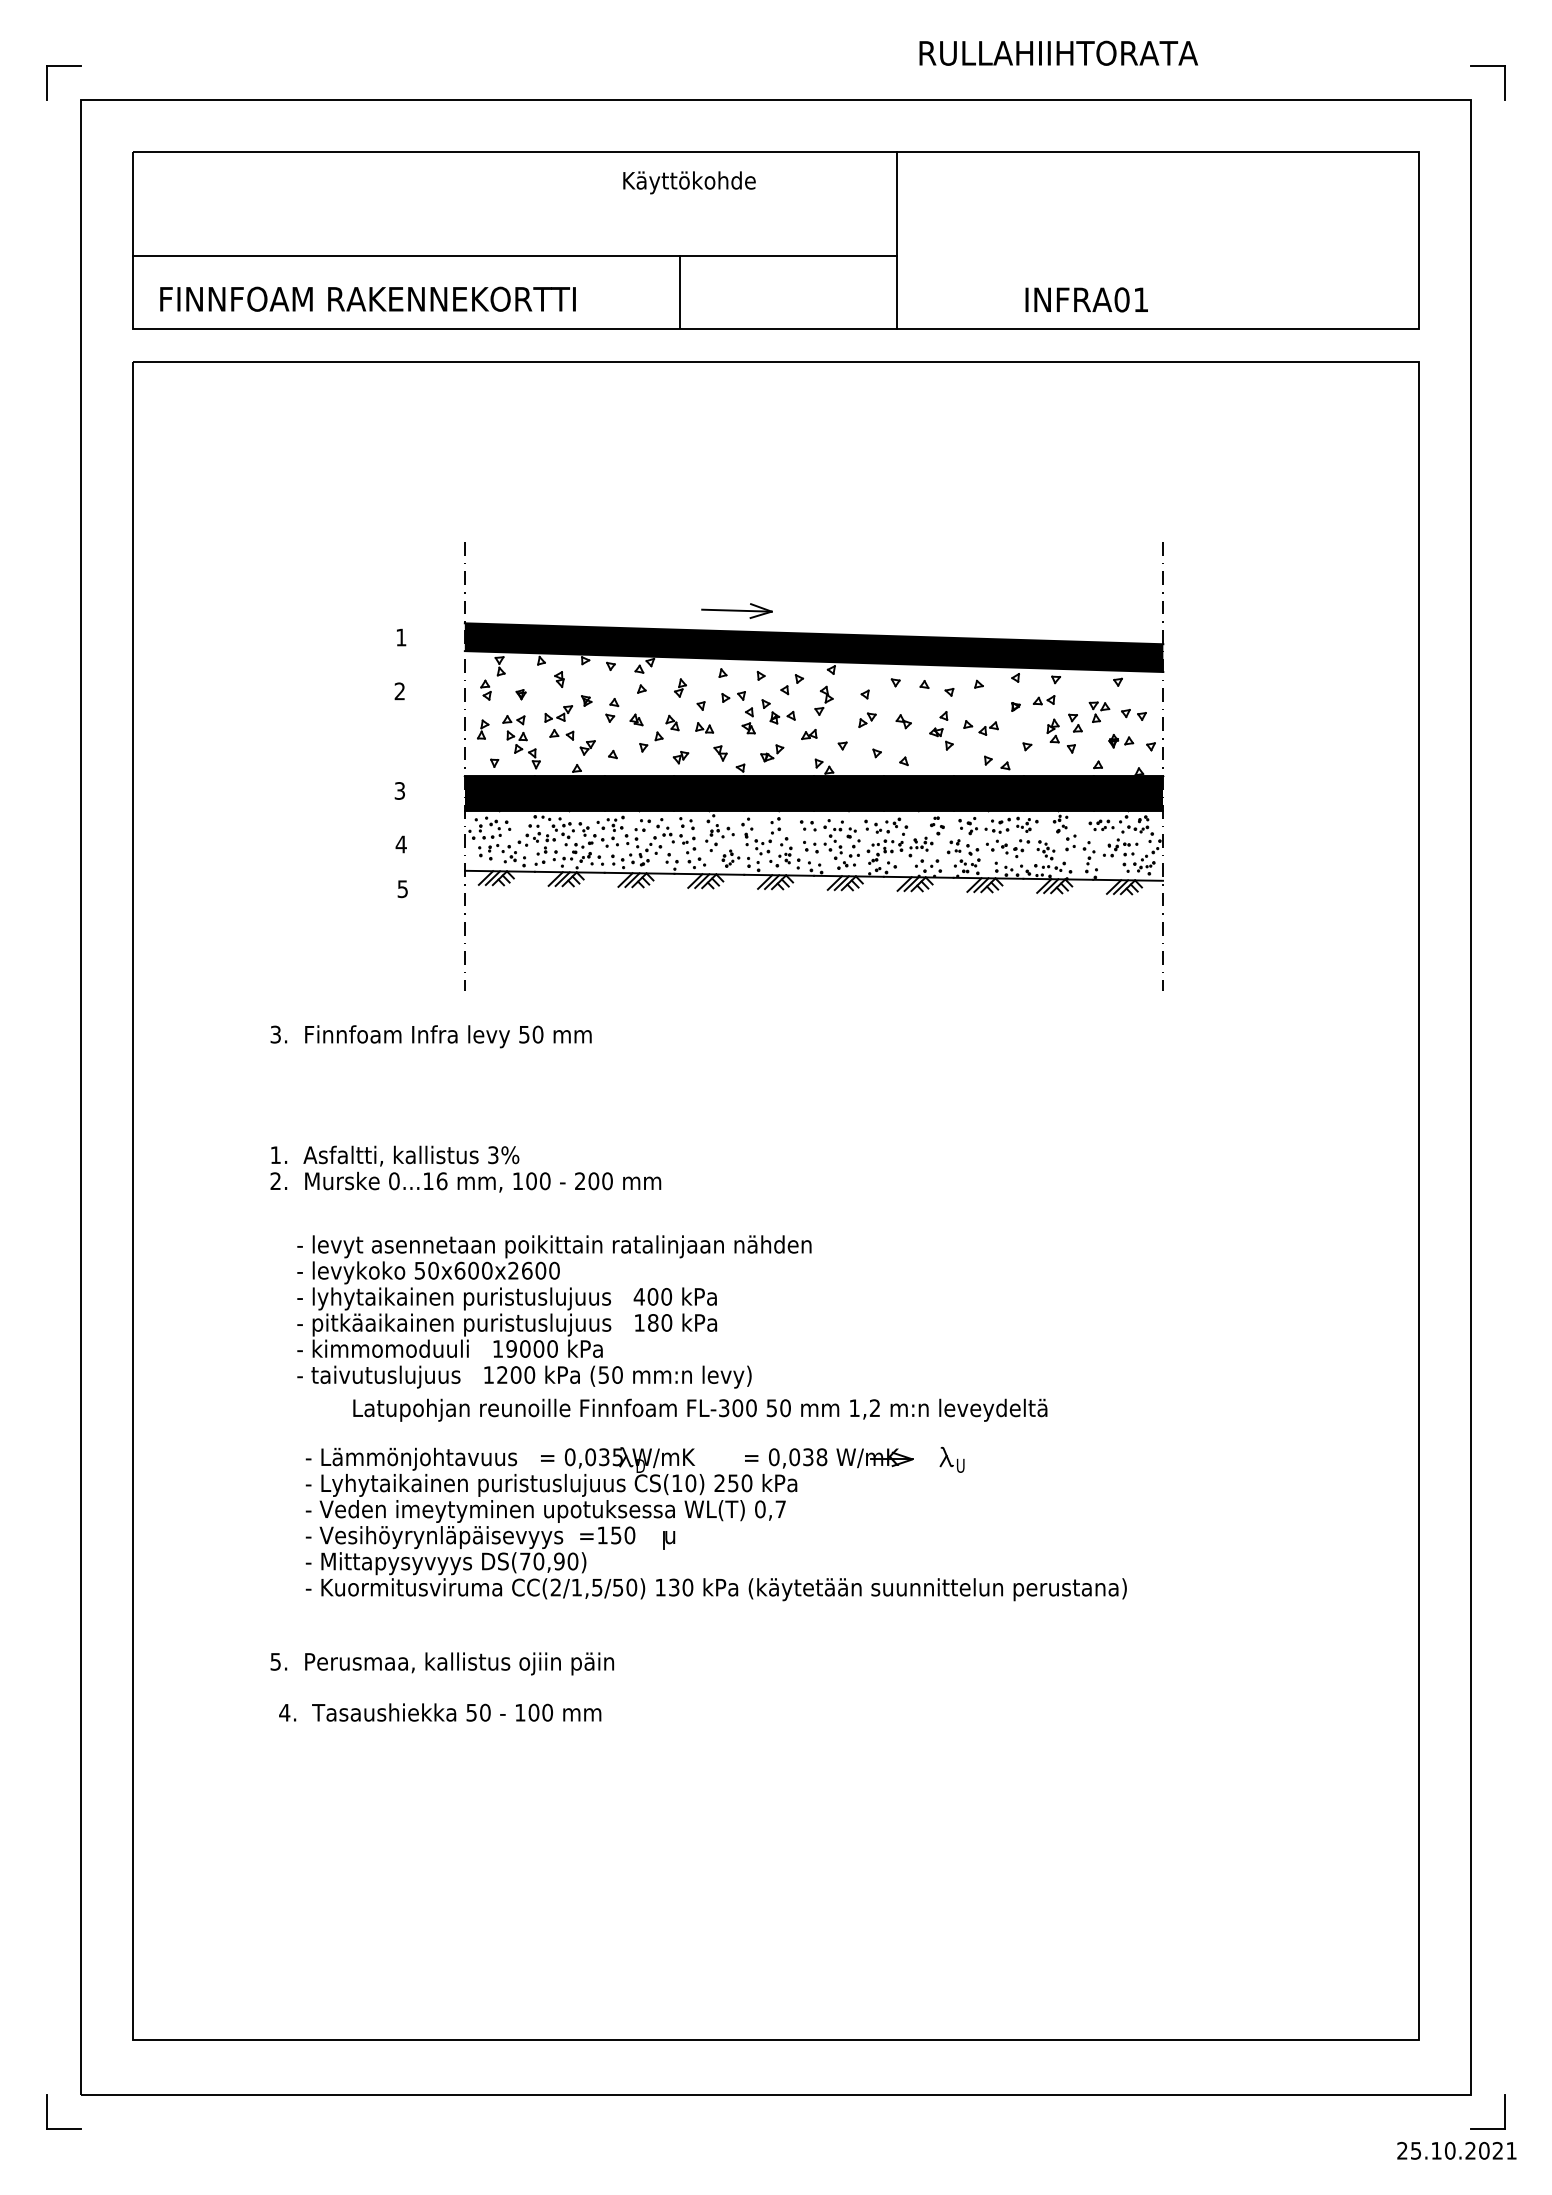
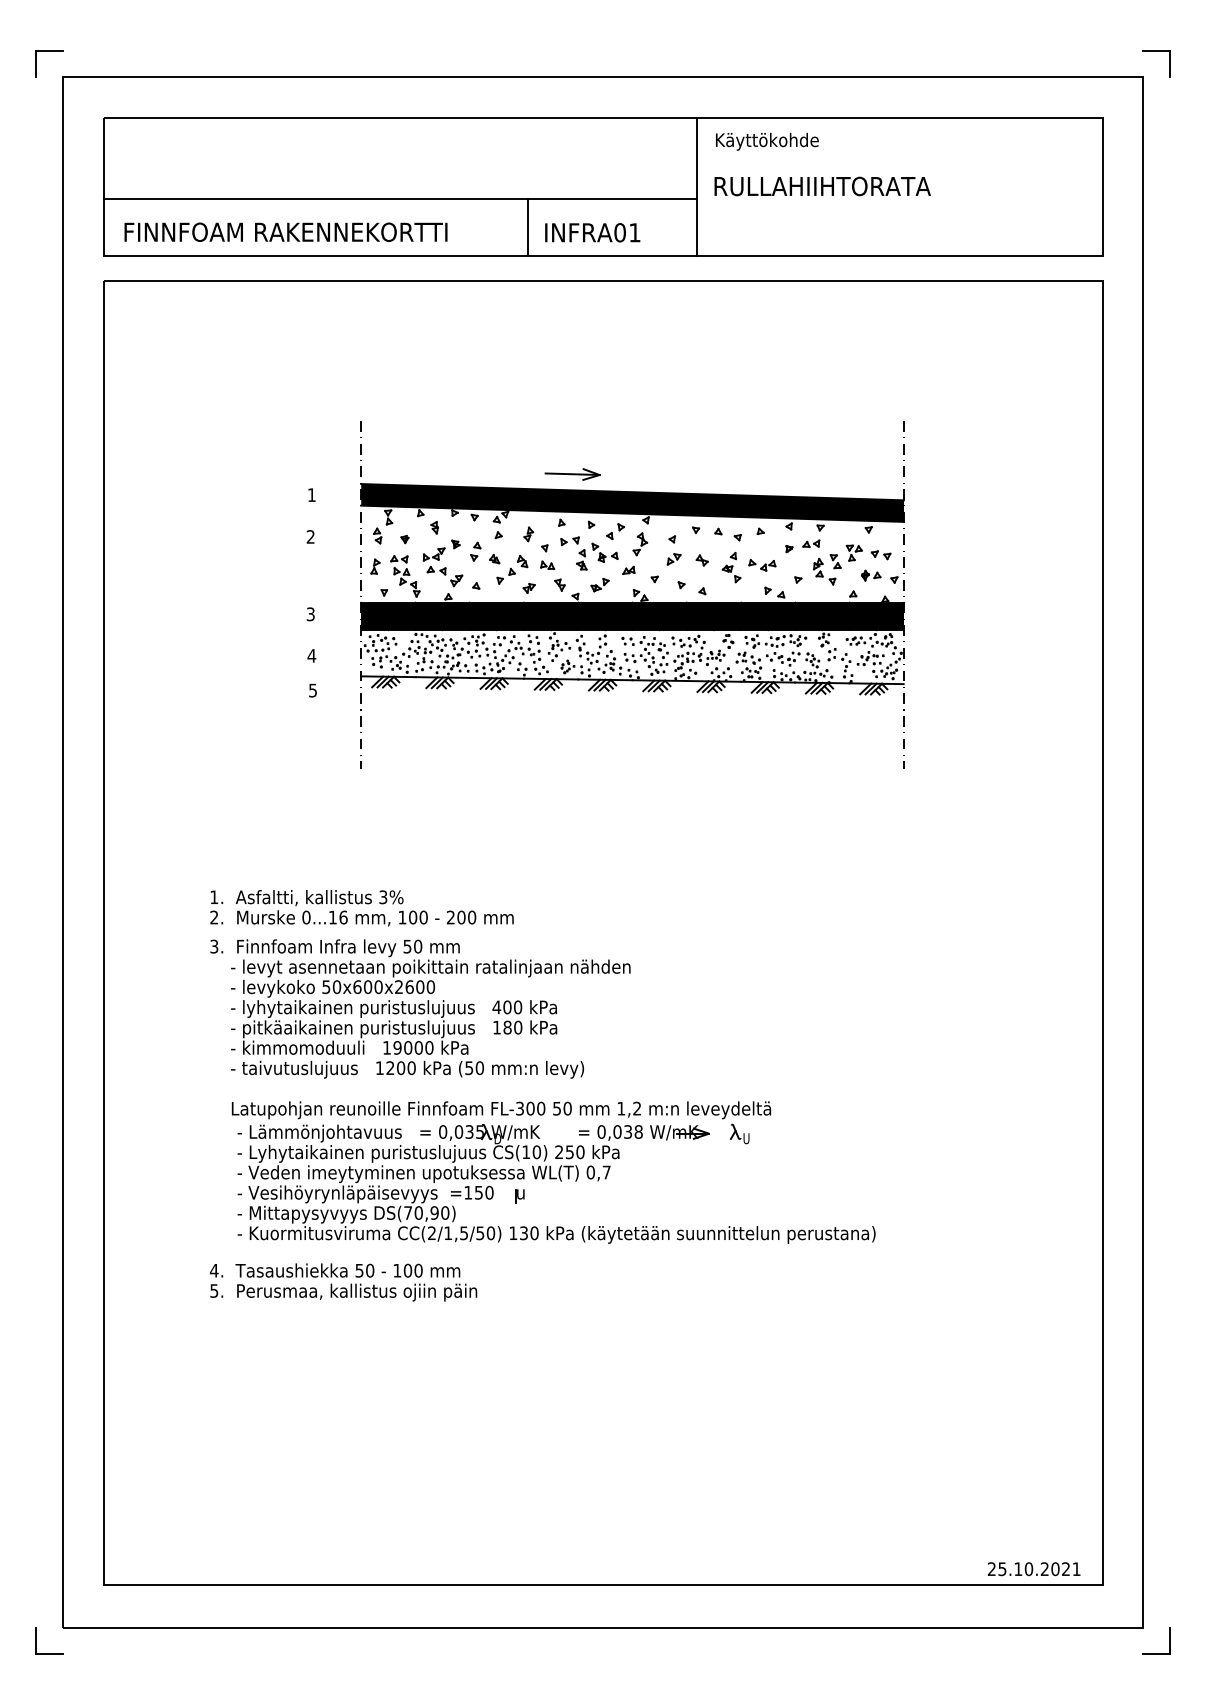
text: (1058, 52) -> (822, 185), moved
text: (689, 182) -> (767, 141), moved
text: (1086, 299) -> (592, 232), moved
text: (430, 1036) -> (334, 948), moved
text: (700, 1409) -> (501, 1109), moved
text: (440, 1712) -> (335, 1270), moved
text: (1456, 2150) -> (1033, 1568), moved

